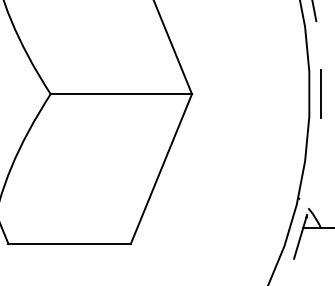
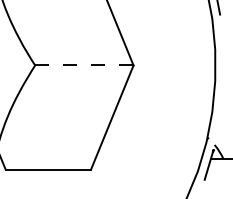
line: (121, 94) -> (84, 65), solid -> dashed
line: (321, 94) -> (223, 65), removed

